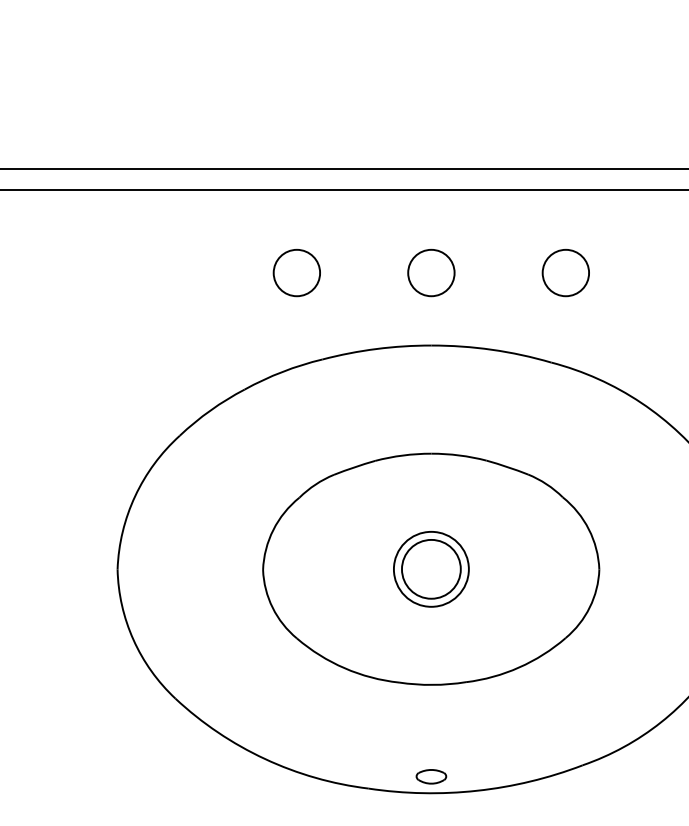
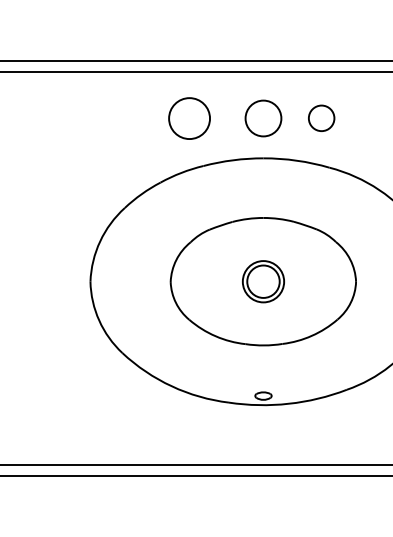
circle: (295, 271) -> (188, 117), size x1.6
circle: (431, 271) -> (263, 117), size x1.4
circle: (565, 271) -> (321, 117), moved

